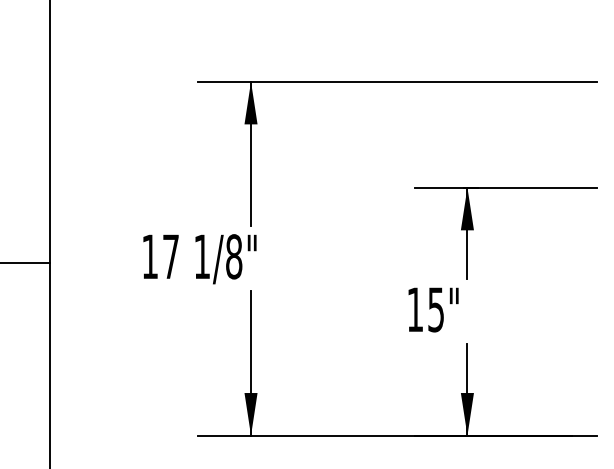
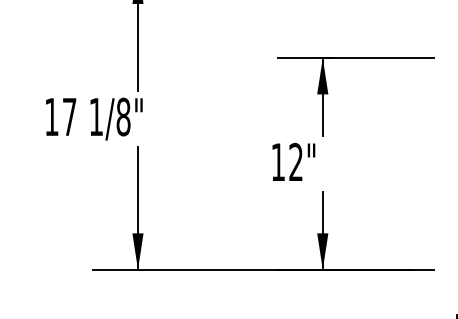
text: (435, 309) -> (295, 162), 15" -> 12"

